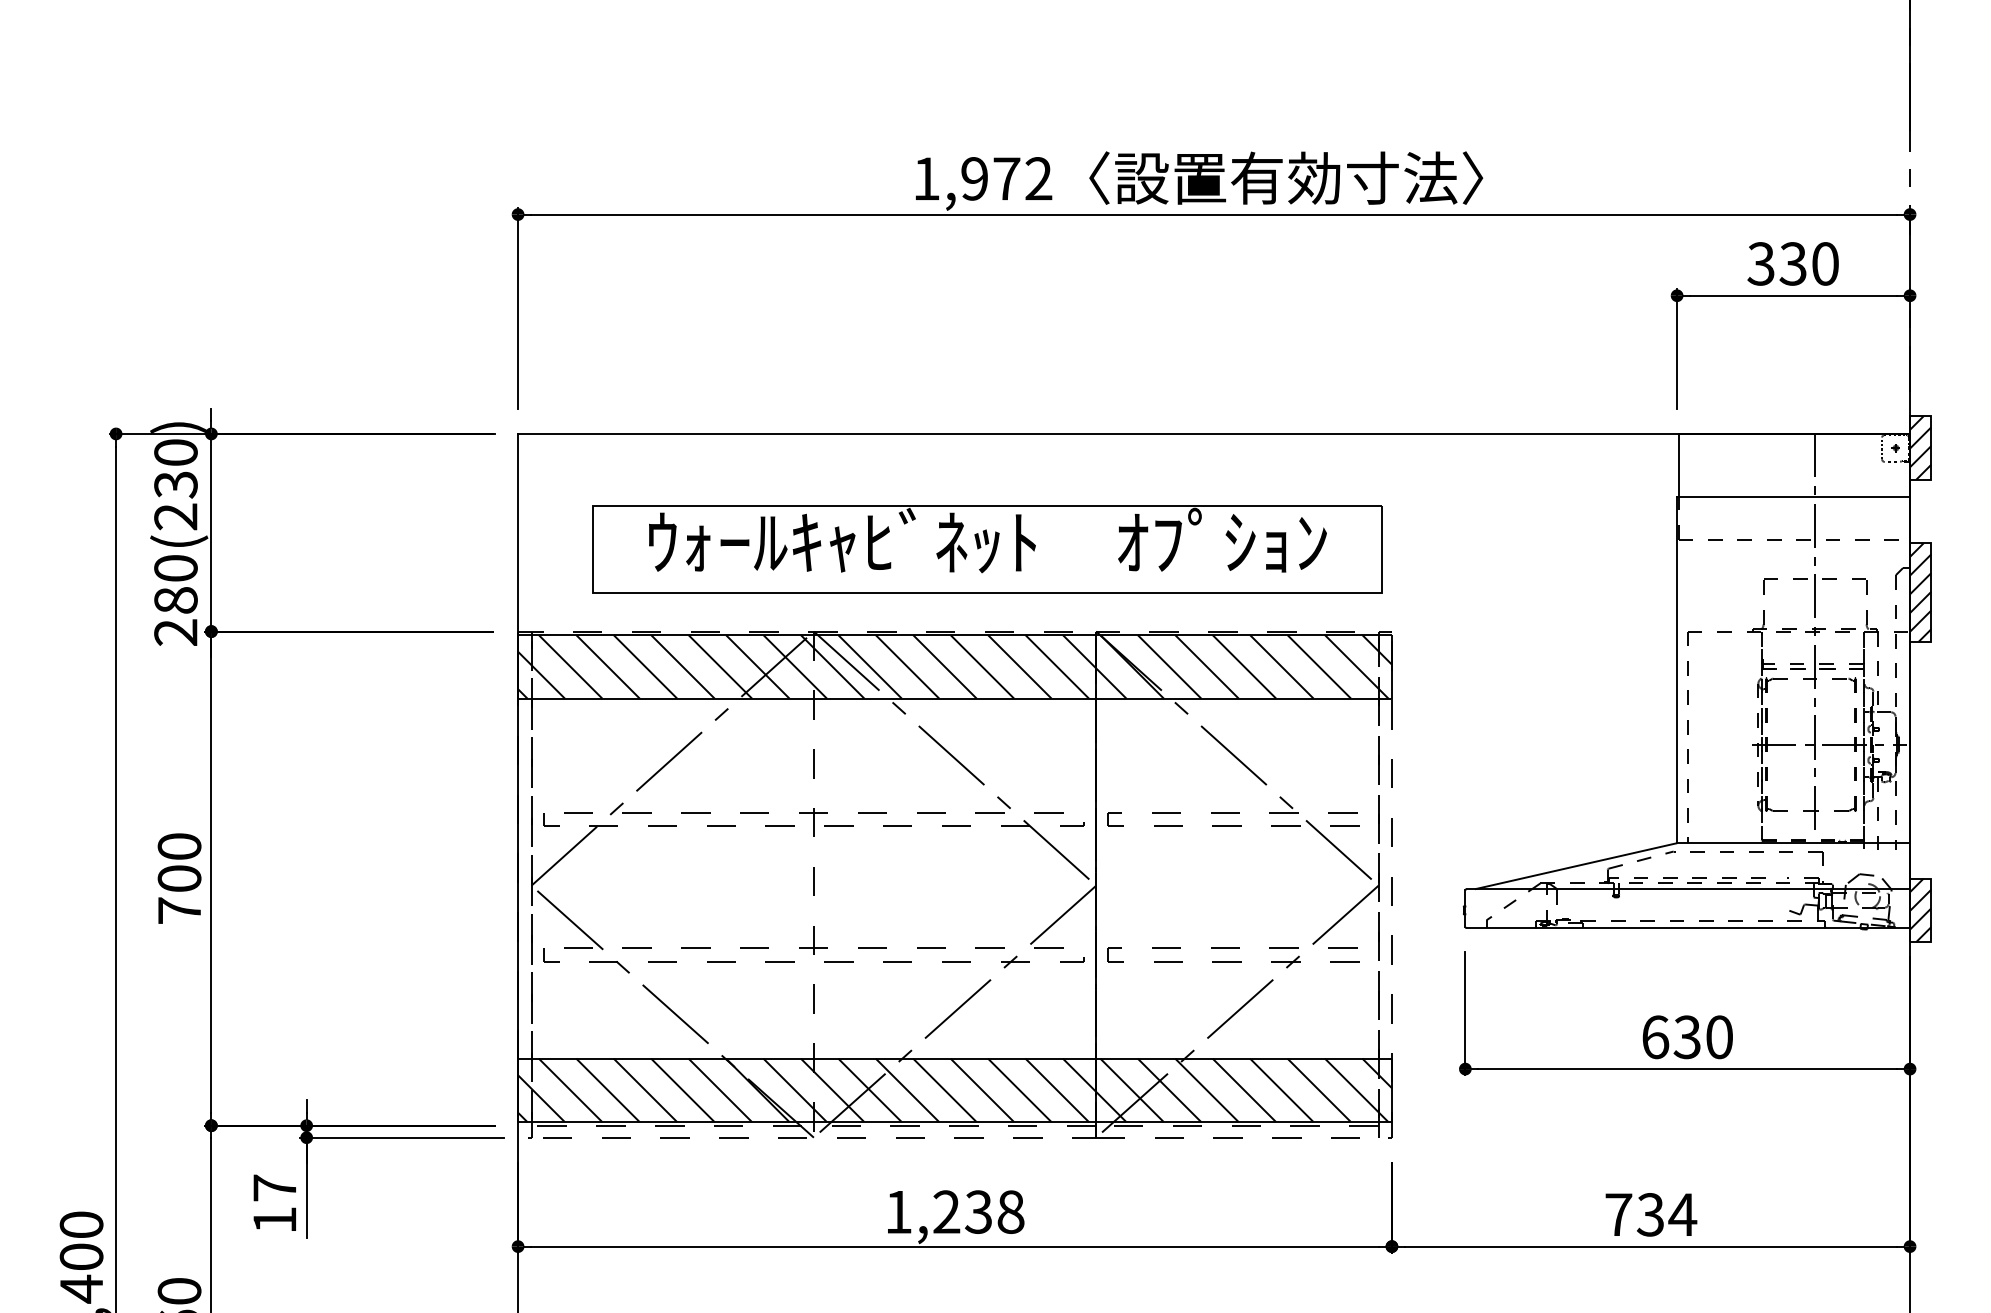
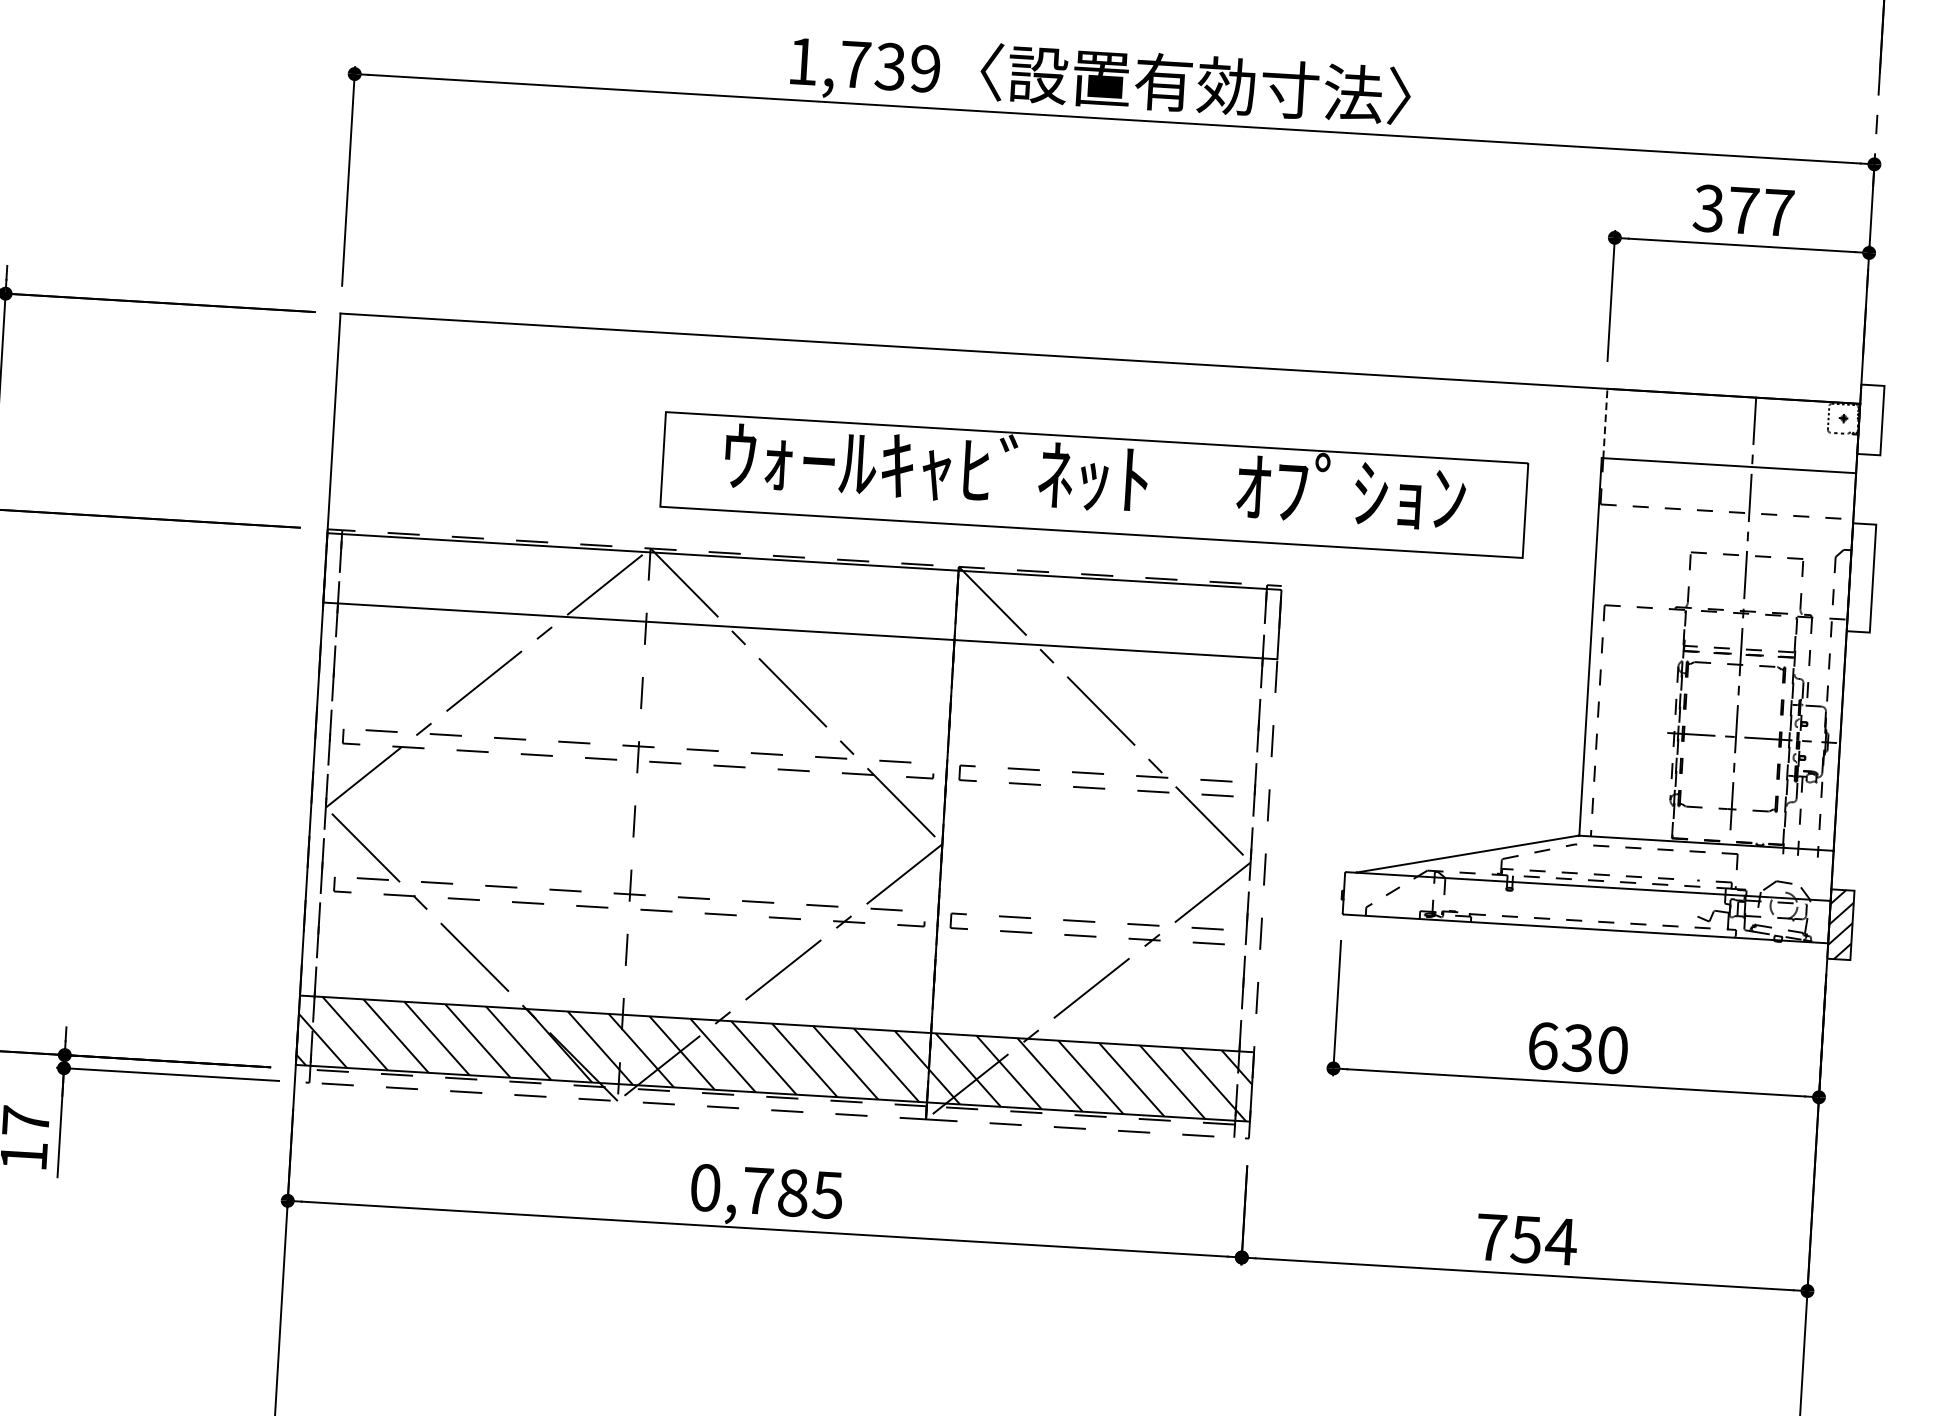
text: (1006, 178) -> (890, 66), 1,972 -> 1,739
text: (1808, 263) -> (1760, 211), 330 -> 377
hatch: (1920, 447) -> (1870, 419), removed
line: (1678, 465) -> (1605, 423), solid -> dashed
part: (987, 549) -> (1094, 484), moved
hatch: (1920, 592) -> (1861, 577), removed
hatch: (954, 666) -> (801, 595), removed
text: (954, 1211) -> (766, 1190), 1,238 -> 0,785
text: (1649, 1214) -> (1525, 1239), 734 -> 754

